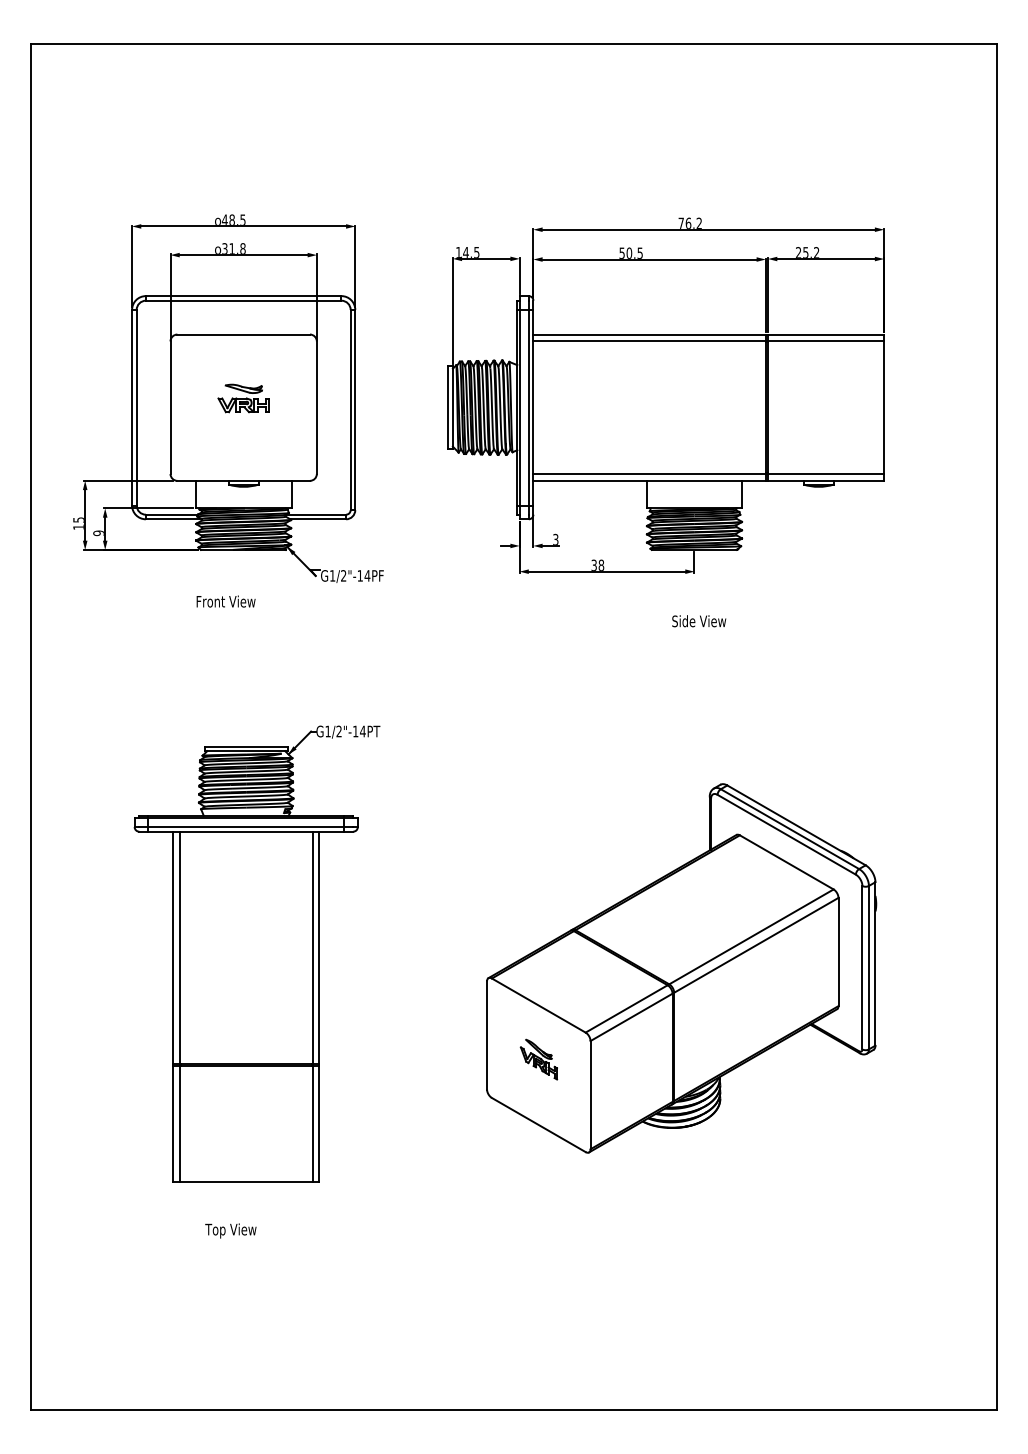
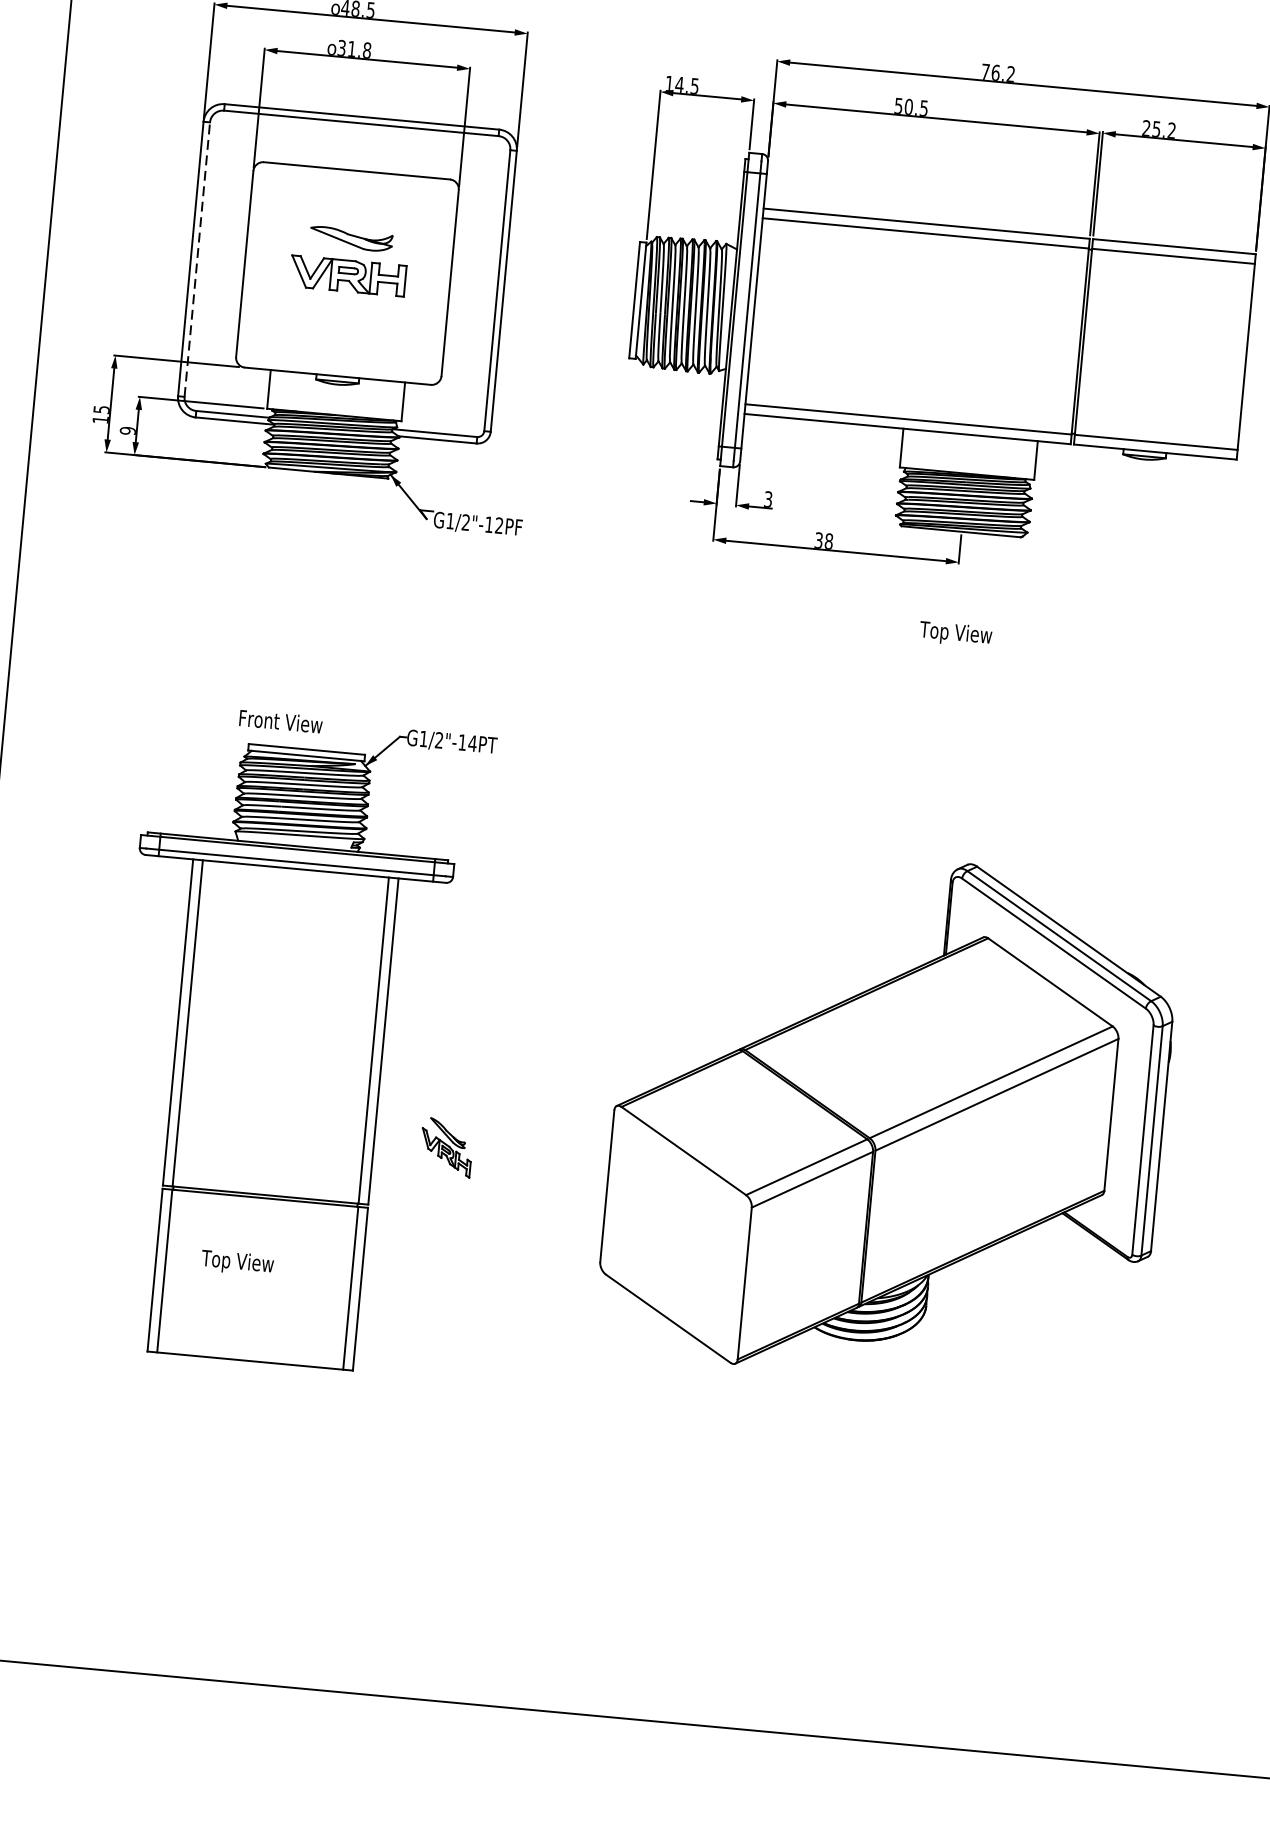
part: (243, 398) -> (348, 260), size x1.6
line: (136, 407) -> (197, 259), solid -> dashed
text: (367, 575) -> (499, 525), G1/2"-14PF -> G1/2"-12PF
text: (225, 601) -> (280, 721), moved
text: (698, 622) -> (957, 634), Side View -> Top View
part: (538, 1059) -> (445, 1147), moved
text: (230, 1230) -> (237, 1262), moved

